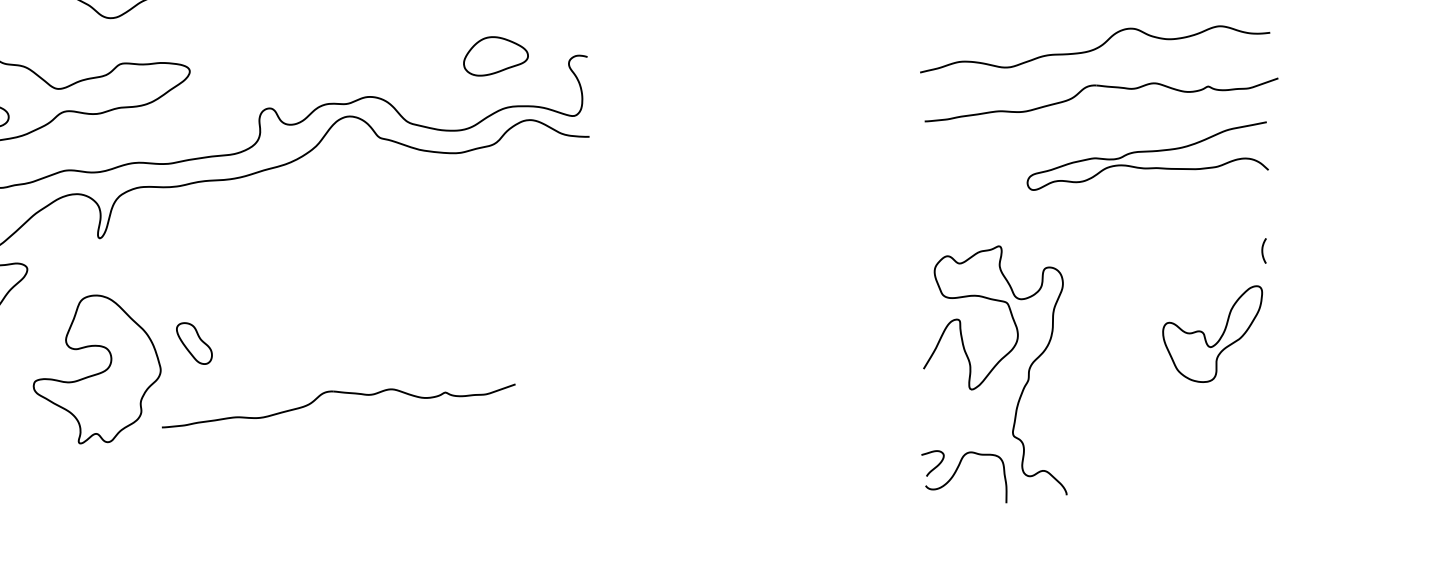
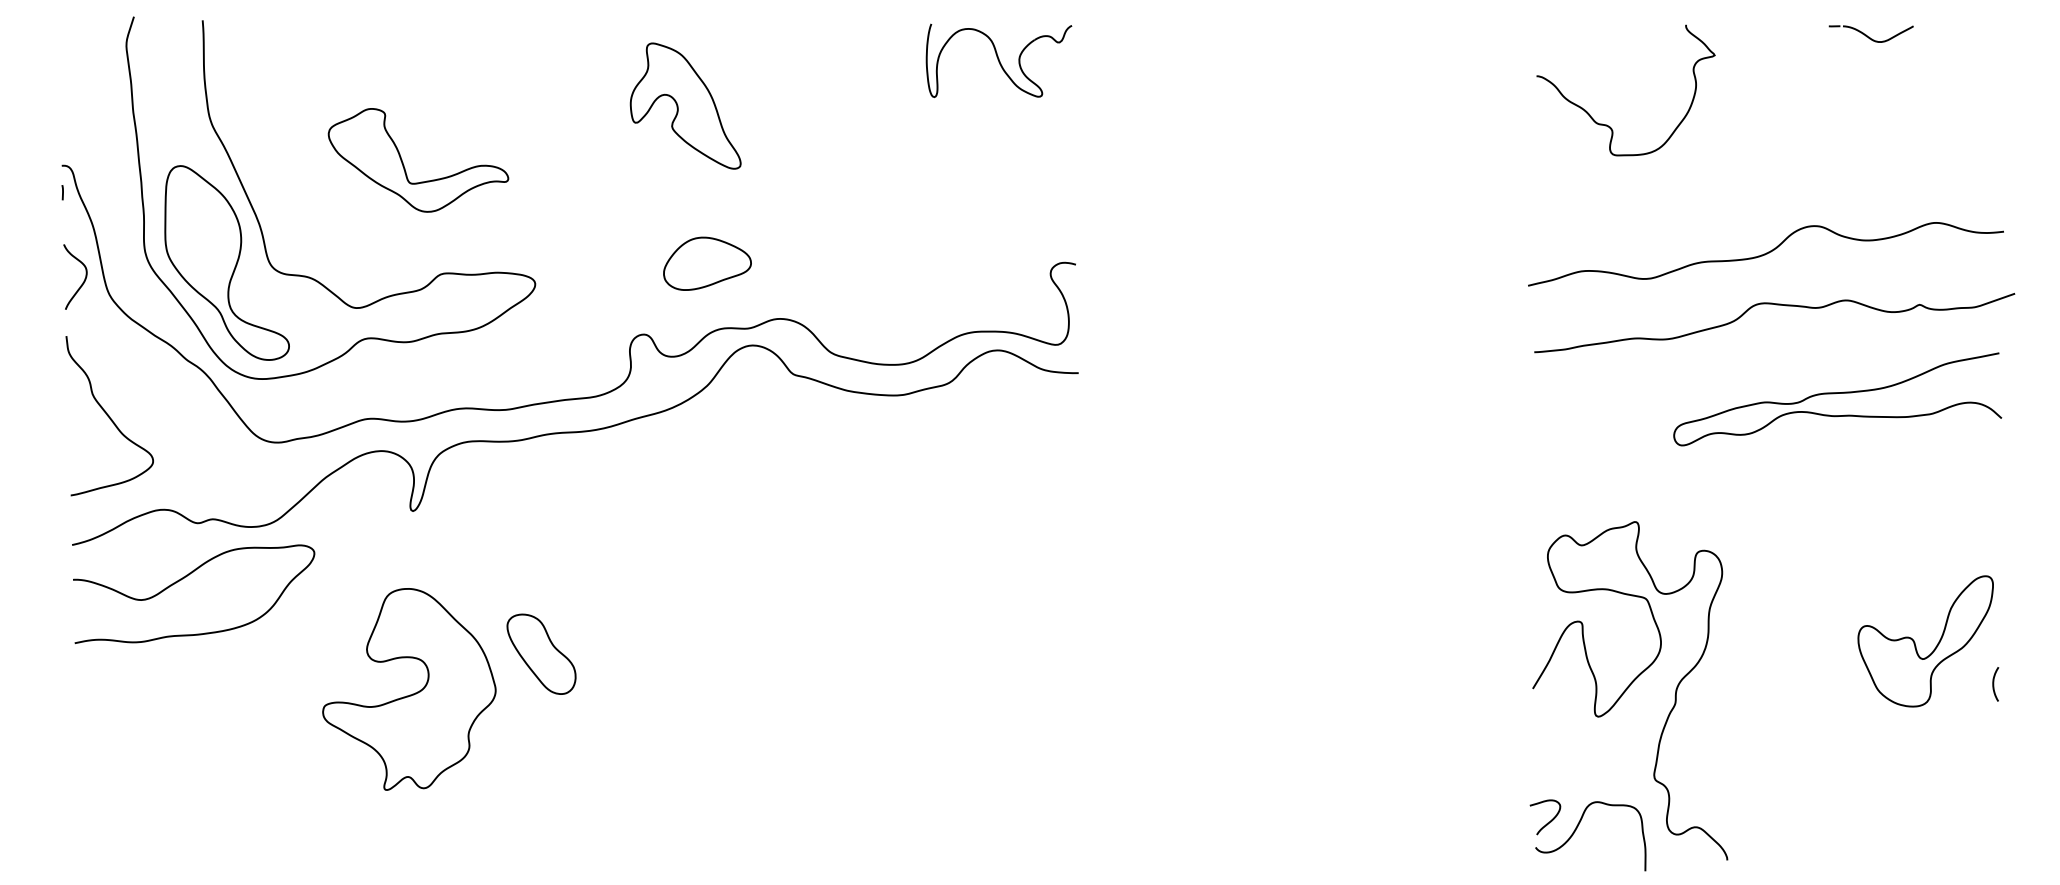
part: (496, 56) -> (707, 263), moved
curve: (1263, 251) -> (1994, 684), moved
part: (194, 343) -> (541, 653), size x1.43
part: (340, 393) -> (739, 721), removed

